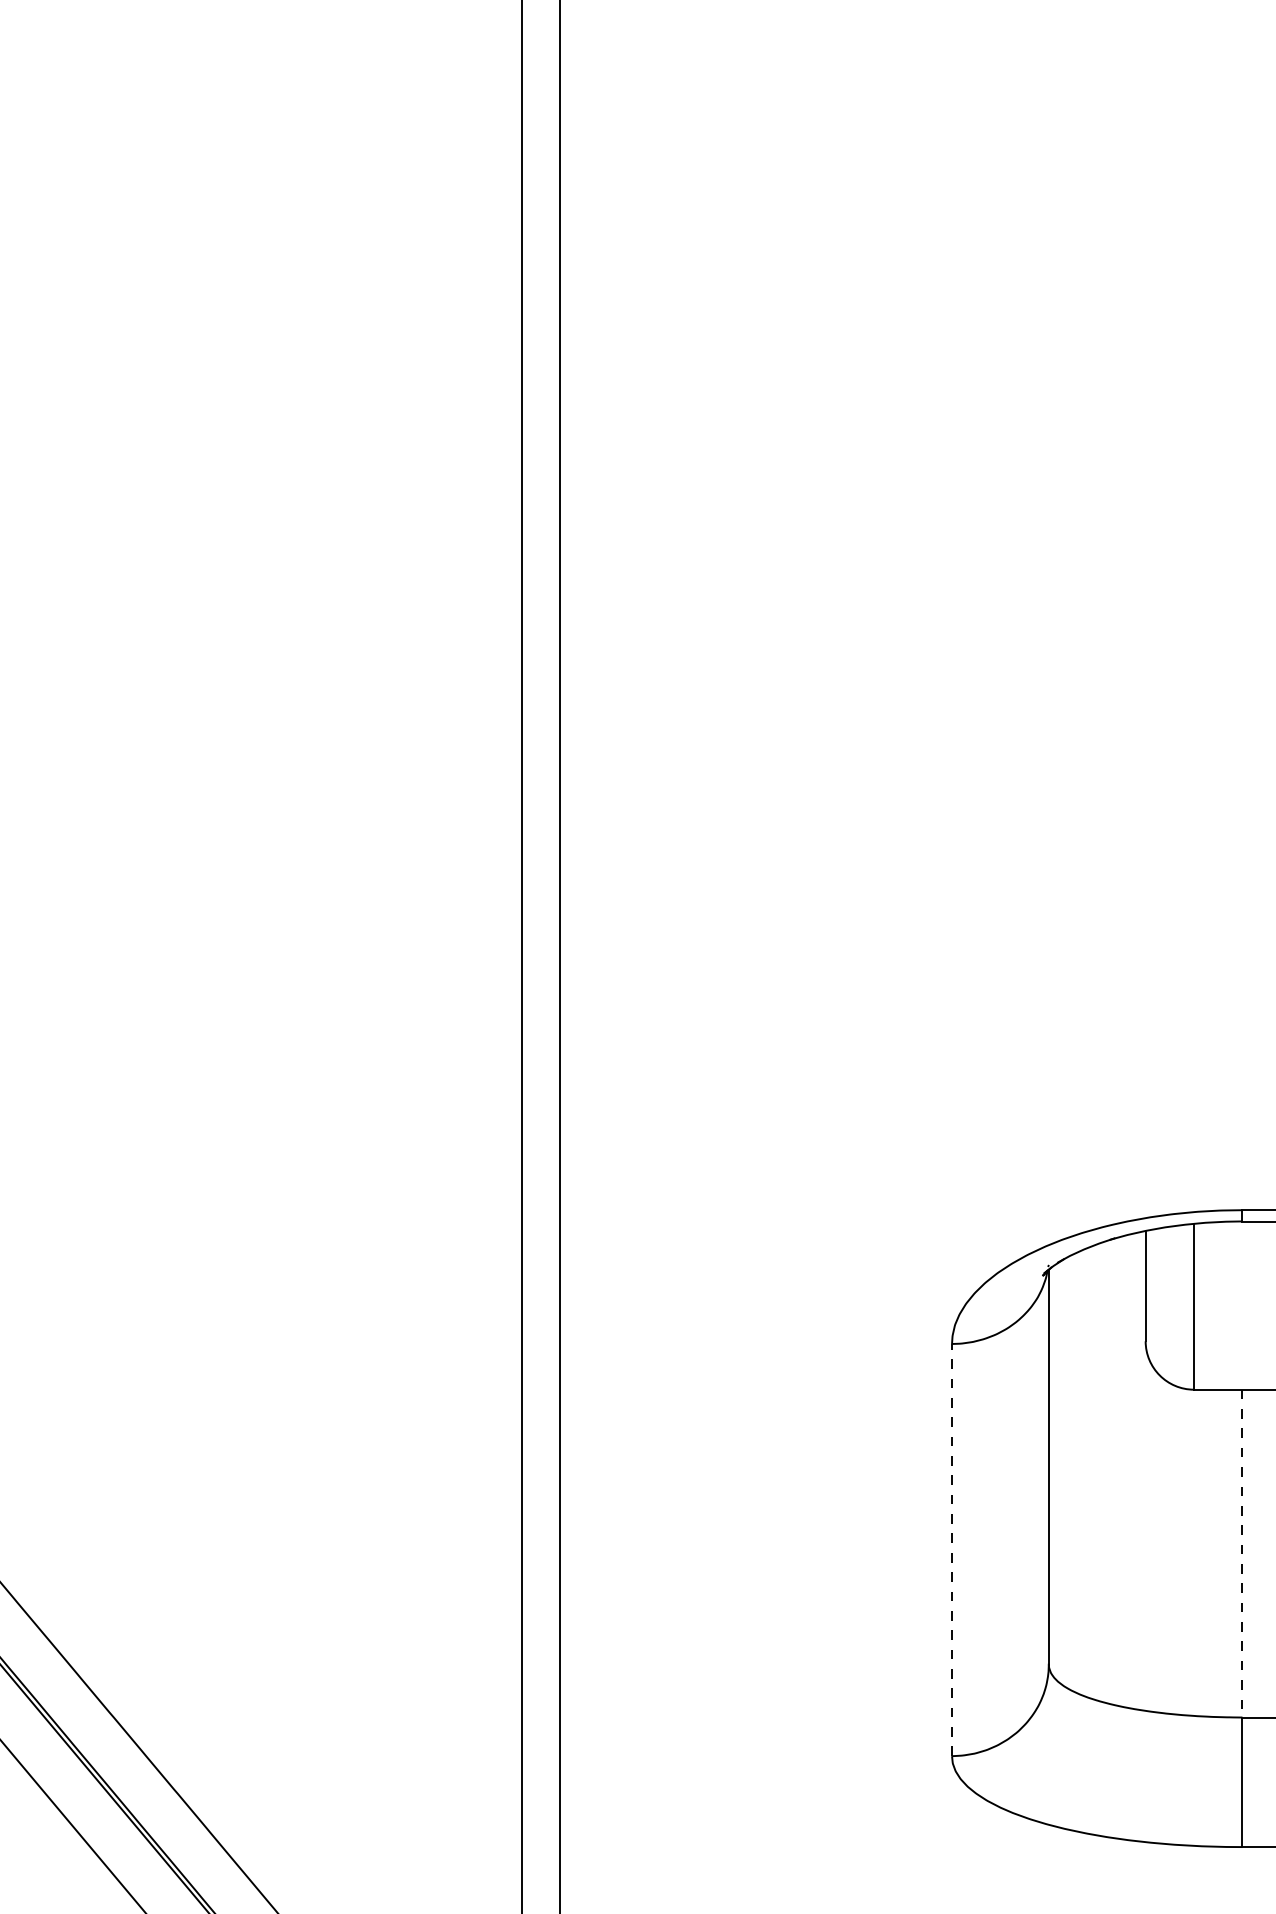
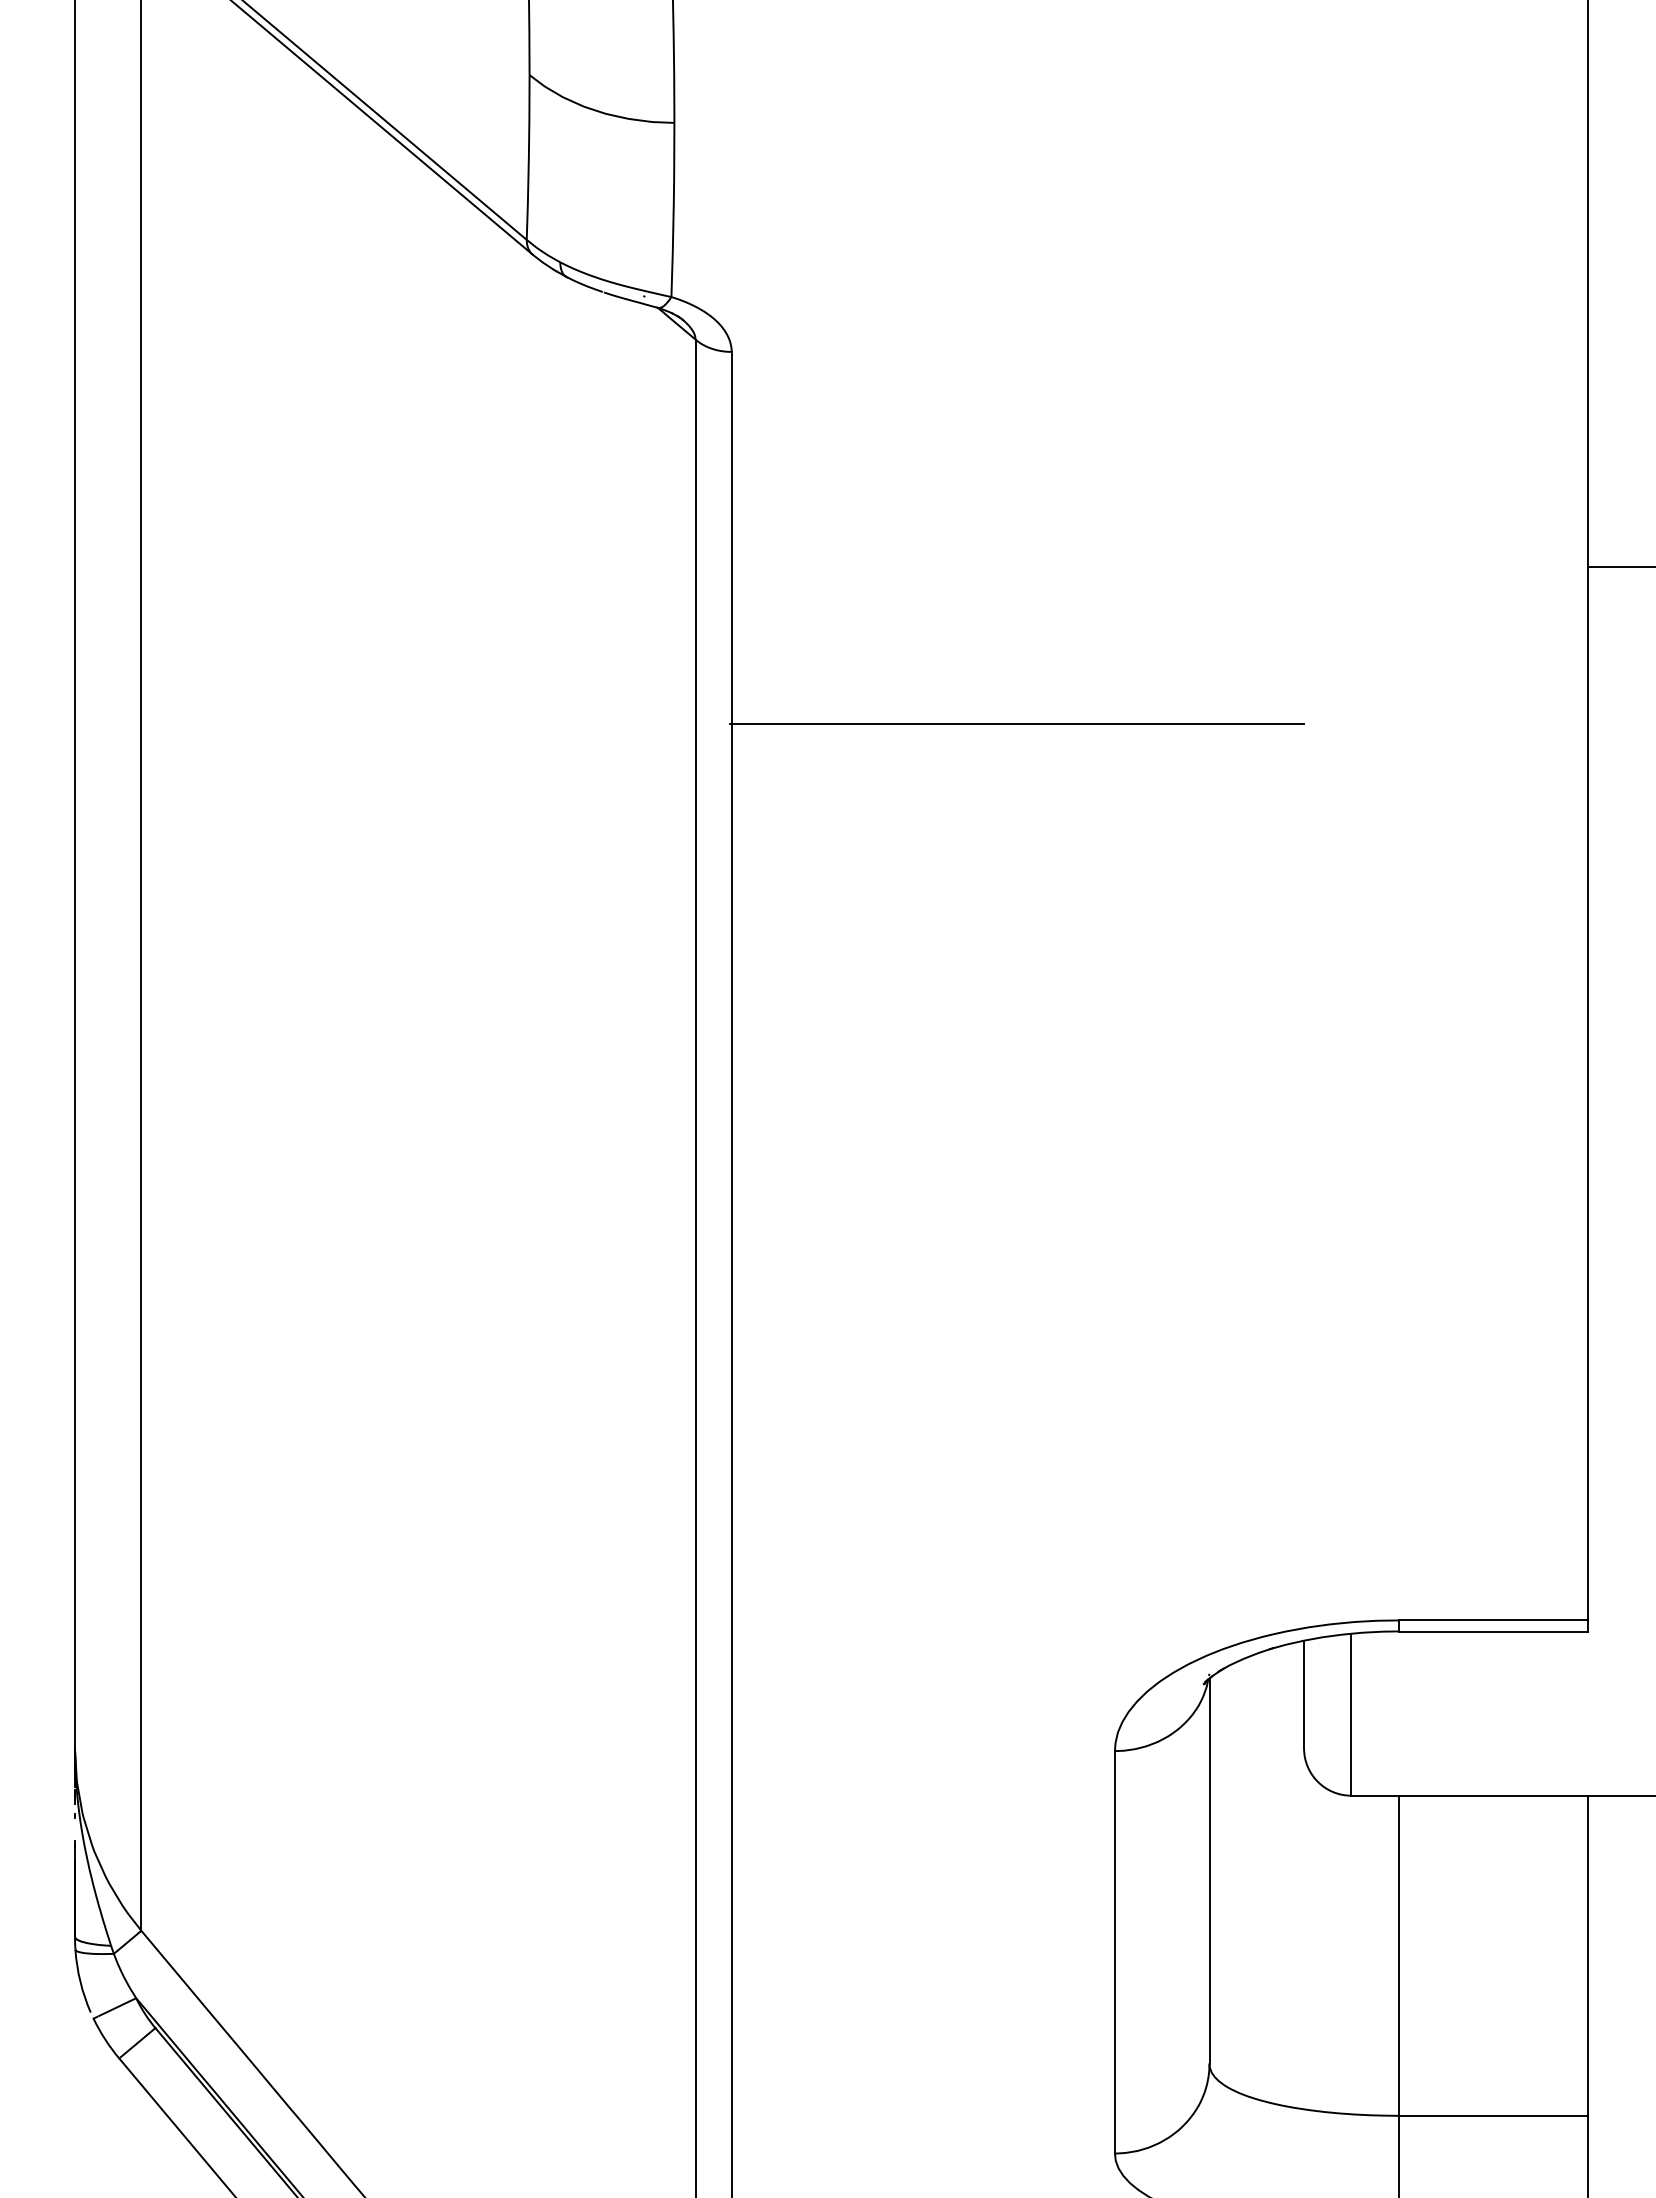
line: (851, 292) -> (1016, 724), added
line: (951, 1549) -> (1114, 1951), dashed -> solid
line: (1242, 1554) -> (1398, 1956), dashed -> solid

